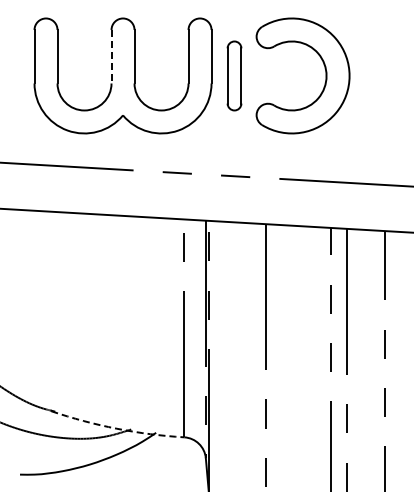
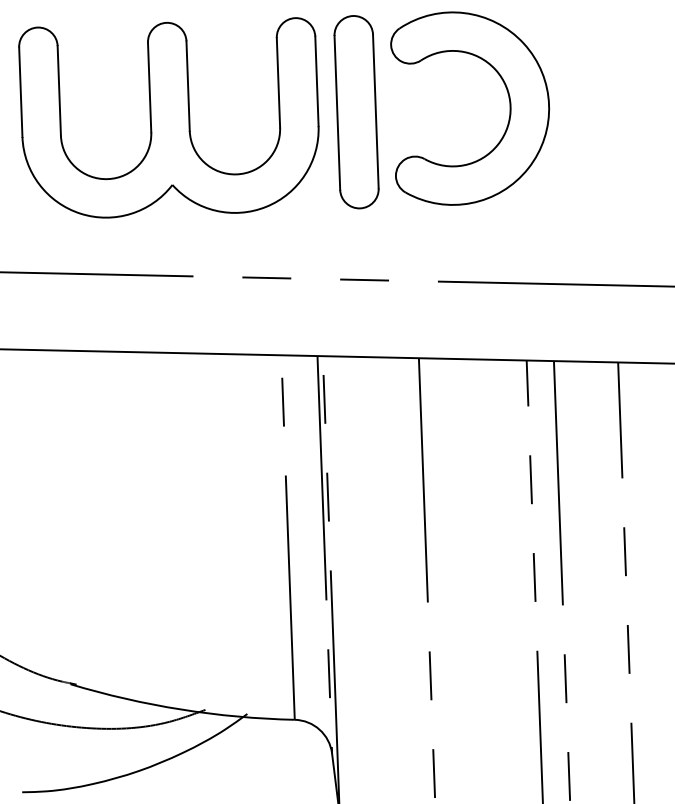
line: (111, 56) -> (149, 87), dashed -> solid
part: (234, 75) -> (356, 111), size x1.67
arc: (116, 428) -> (180, 709), dashed -> solid

